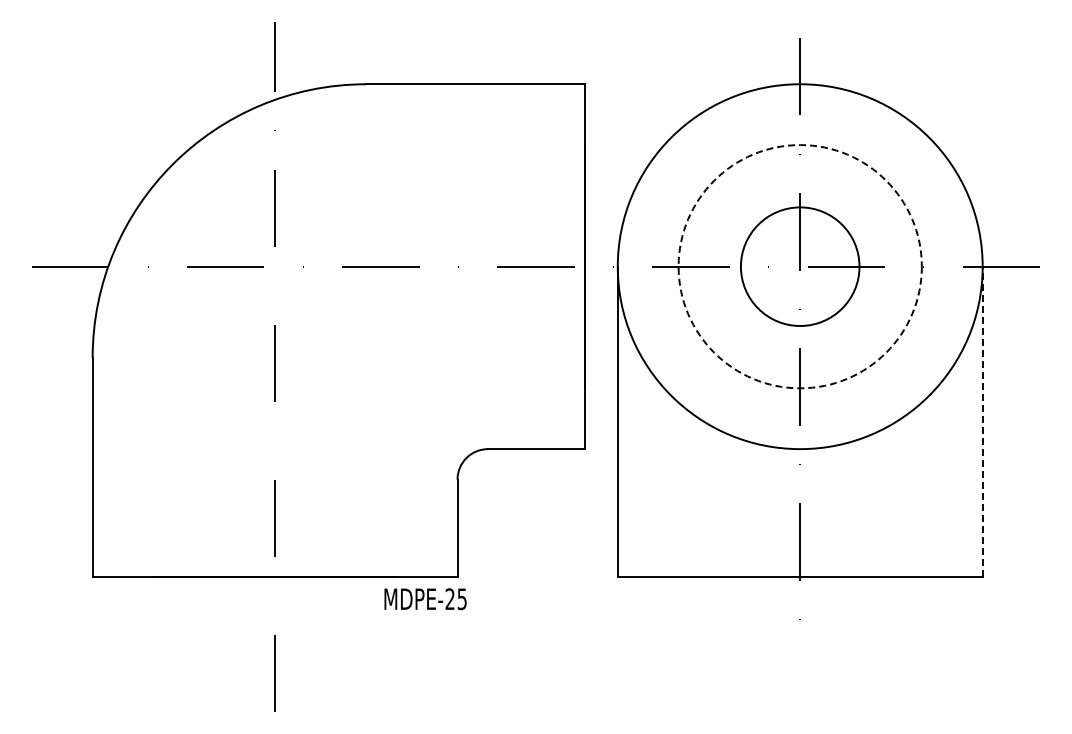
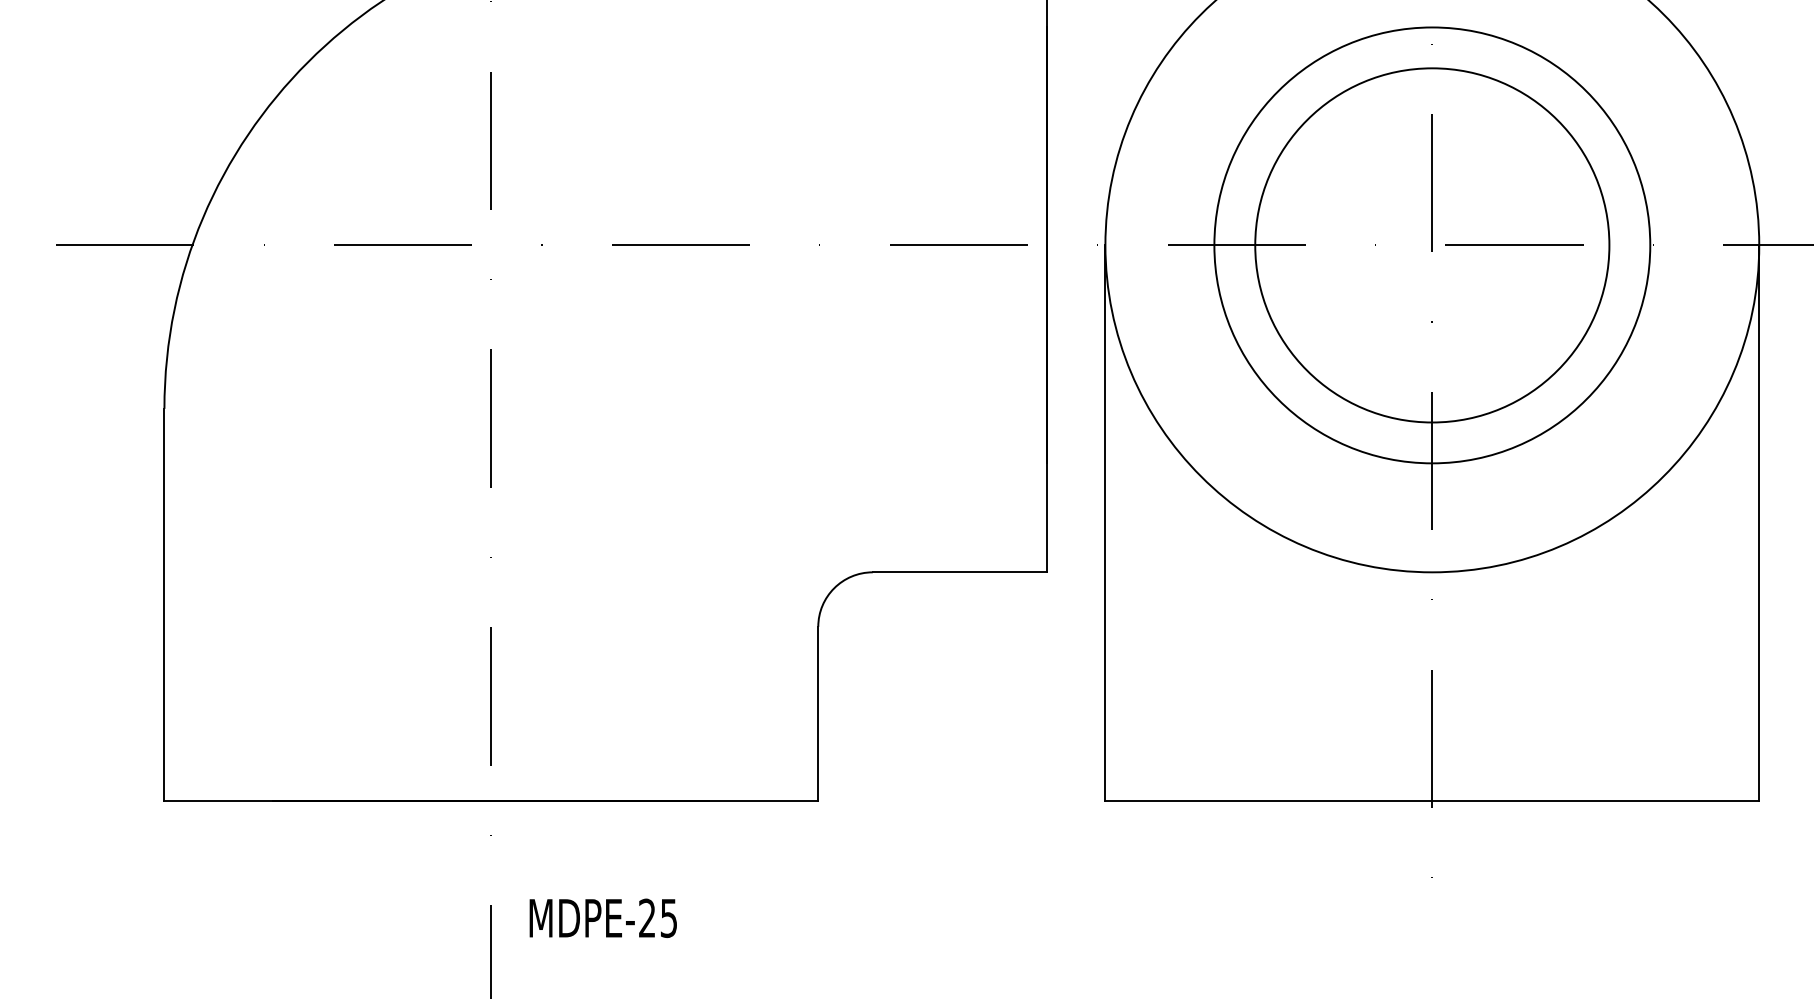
circle: (799, 266) -> (1431, 245), dashed -> solid
circle: (800, 266) -> (1432, 245), size x1.67
line: (982, 421) -> (1758, 522), dashed -> solid
text: (425, 599) -> (603, 918), moved

